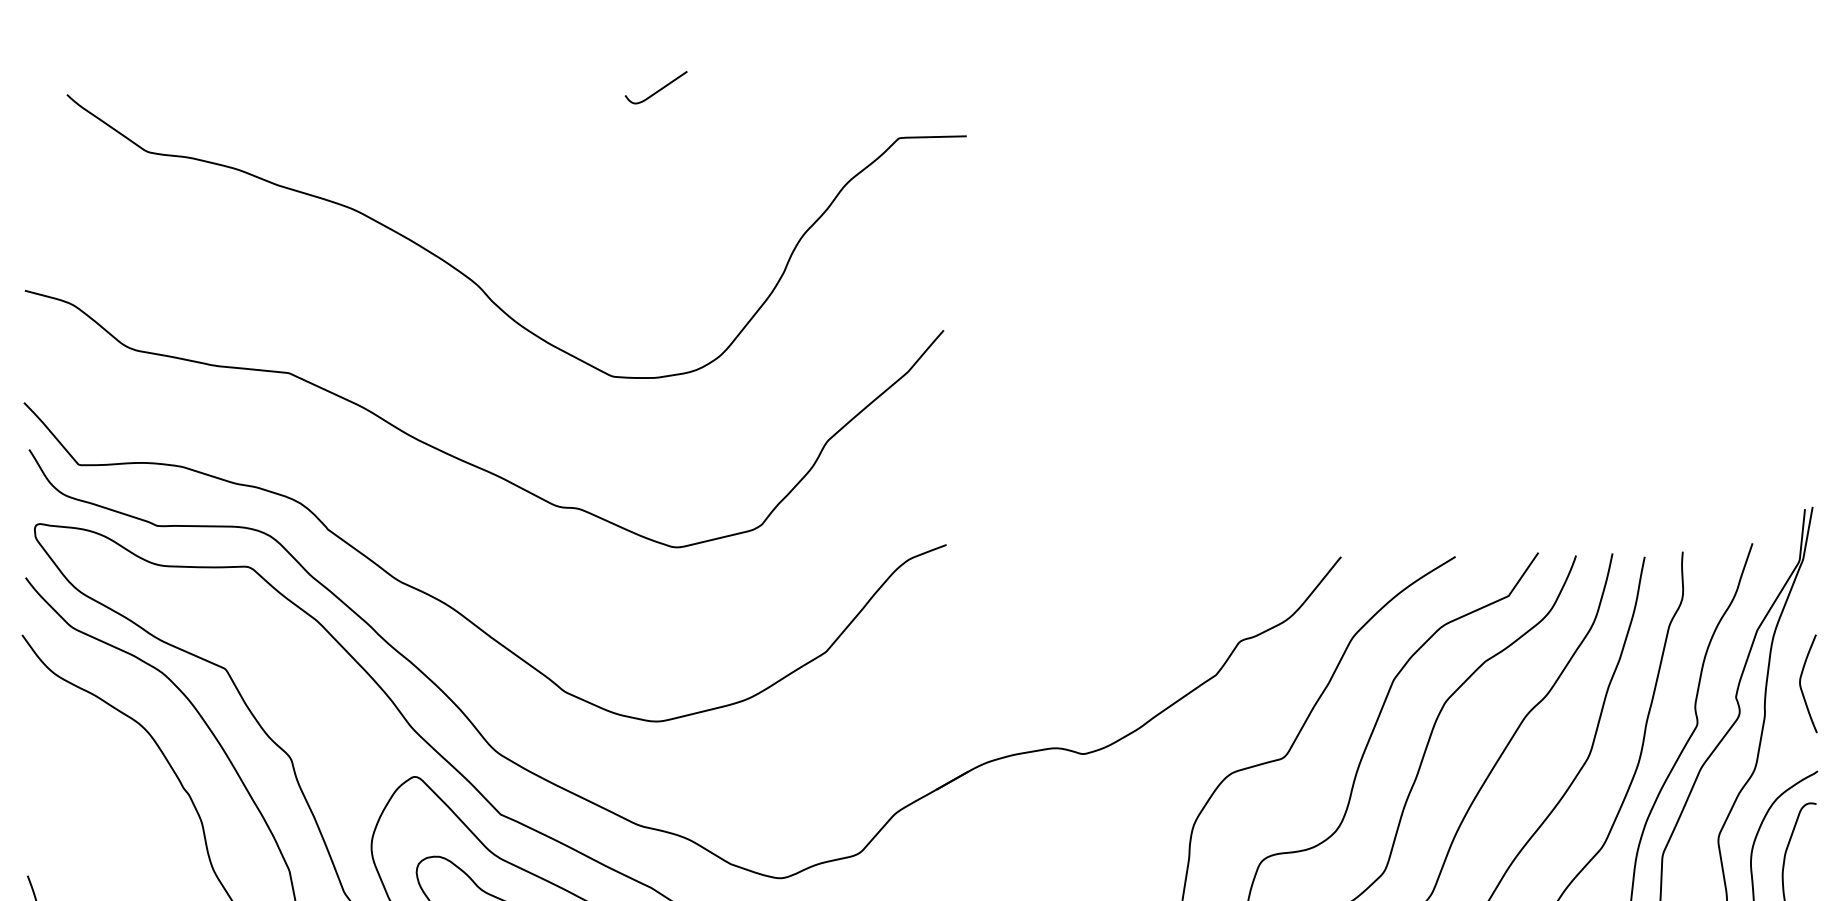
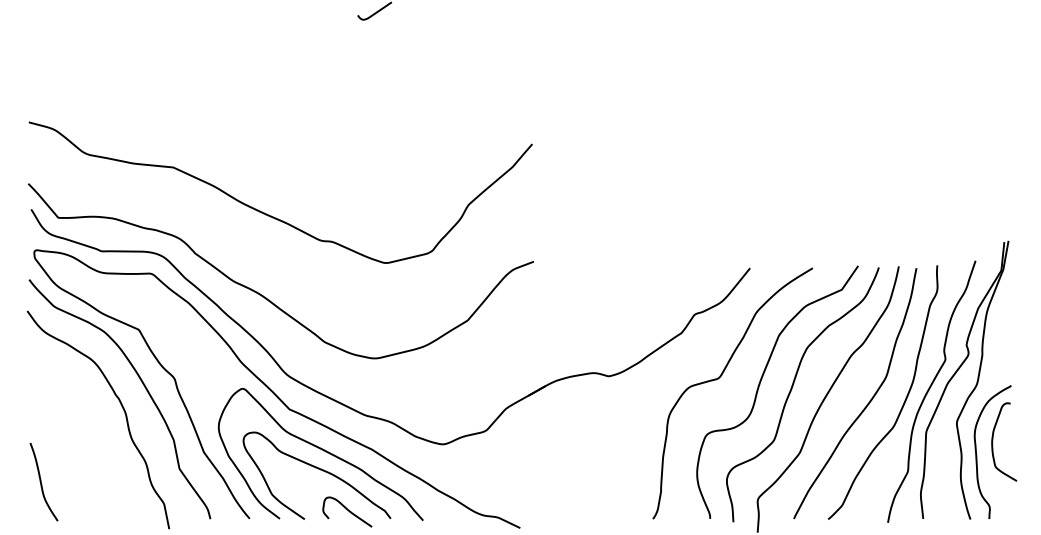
curve: (476, 281) -> (276, 117), removed
curve: (1801, 683) -> (1002, 337), removed

